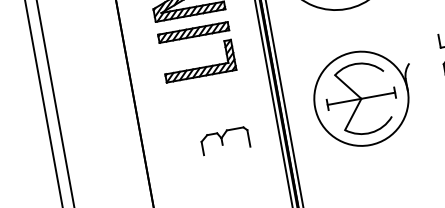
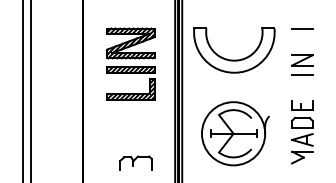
part: (224, 139) -> (135, 162), moved

